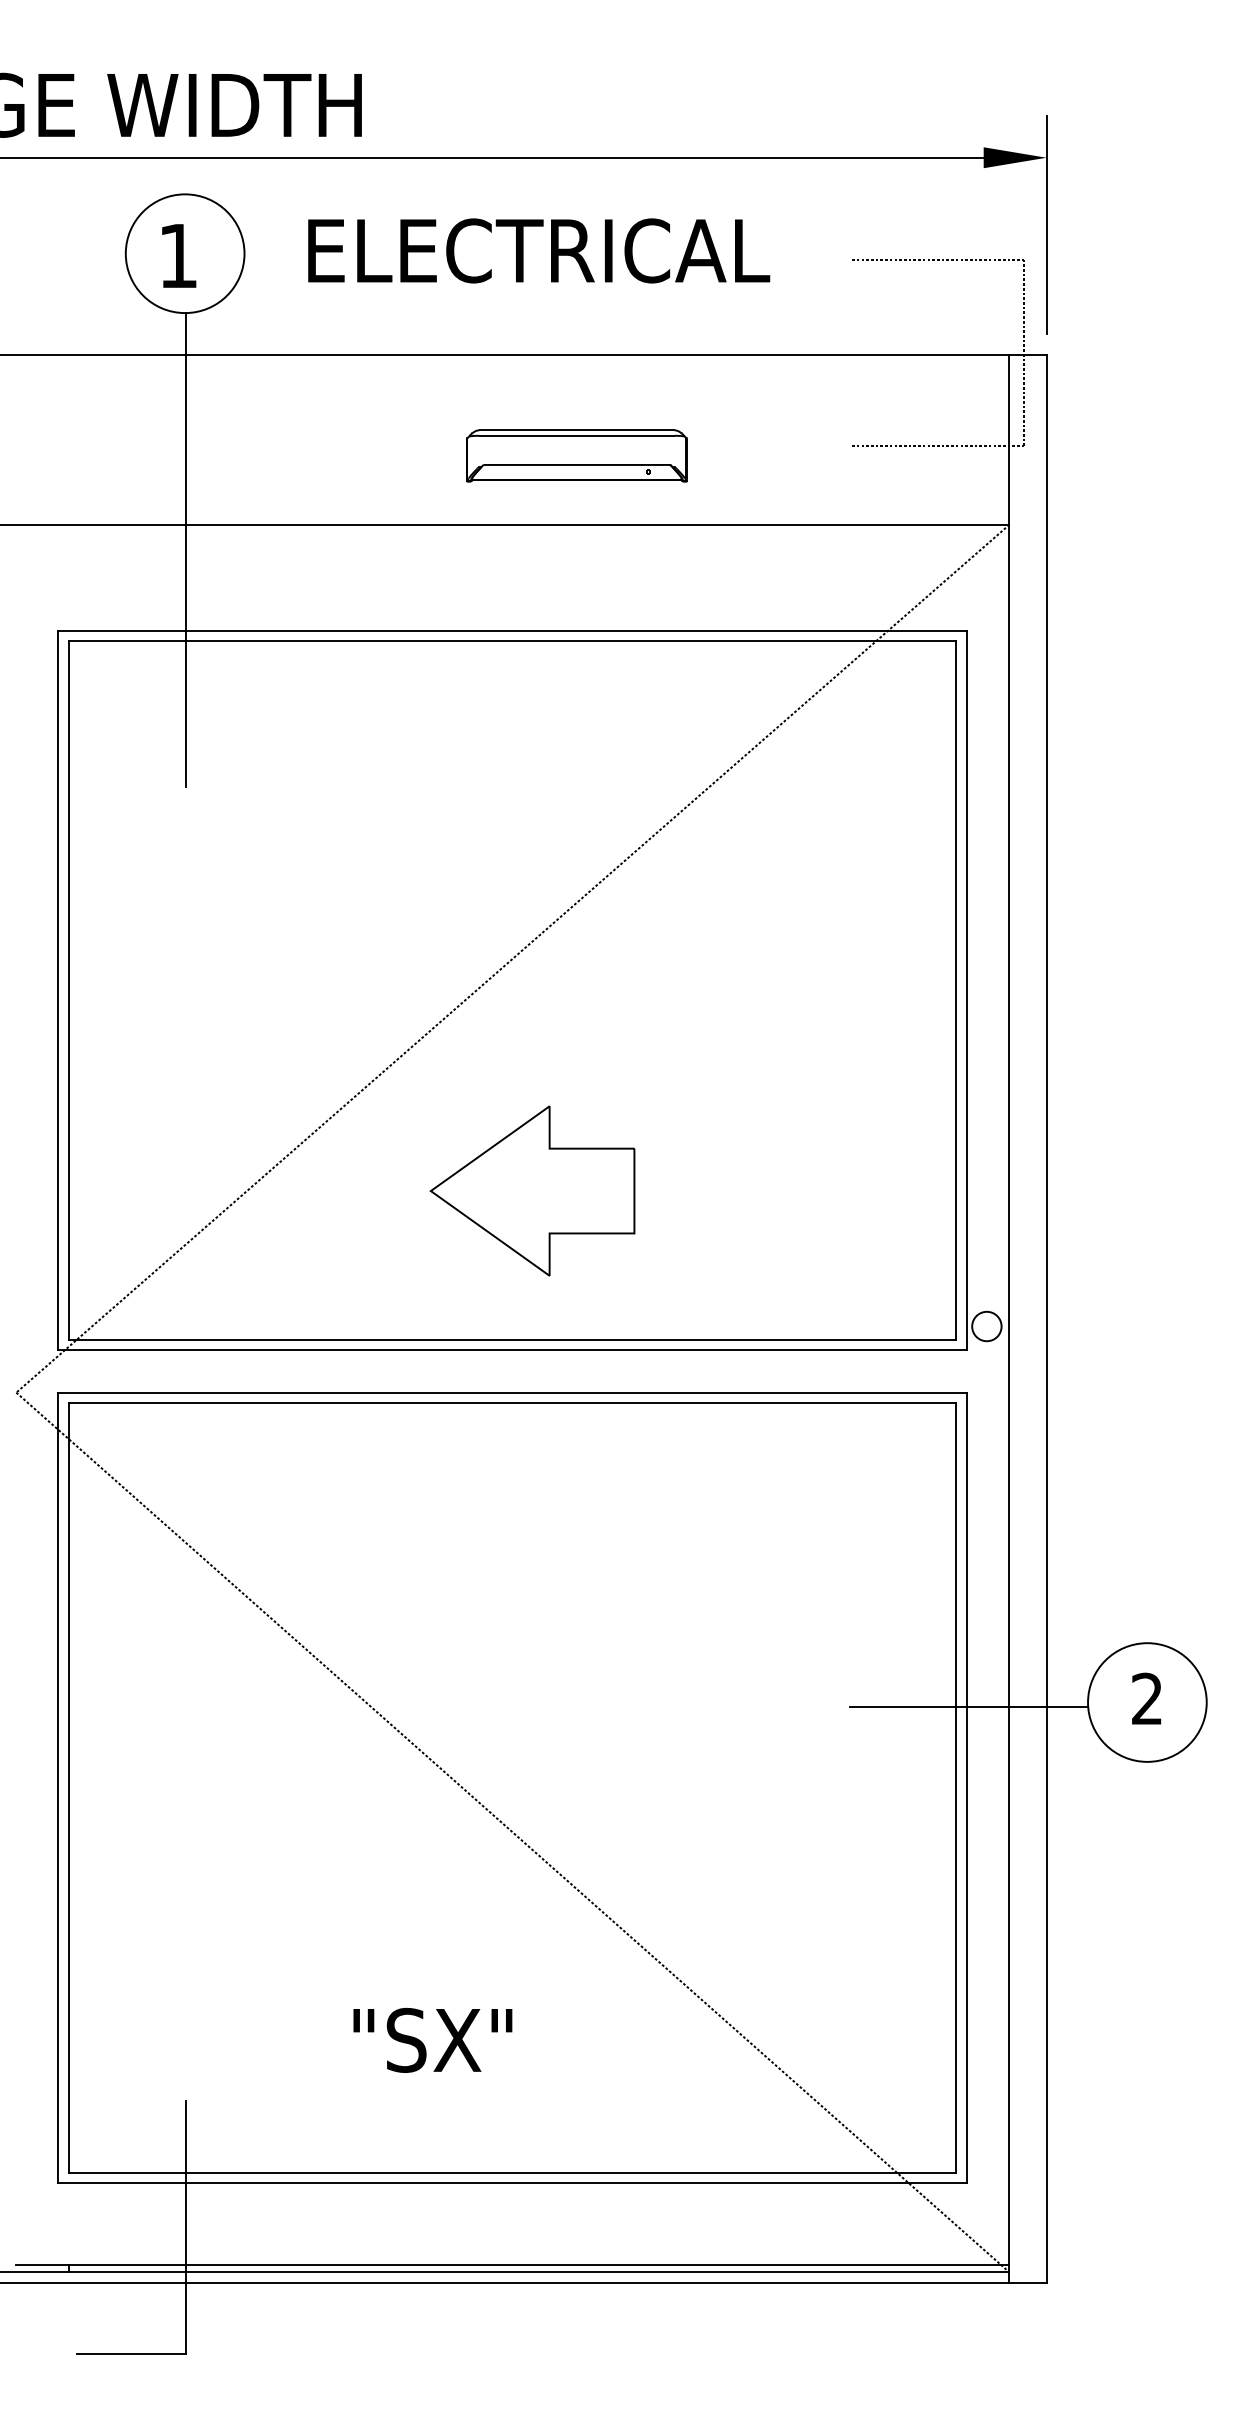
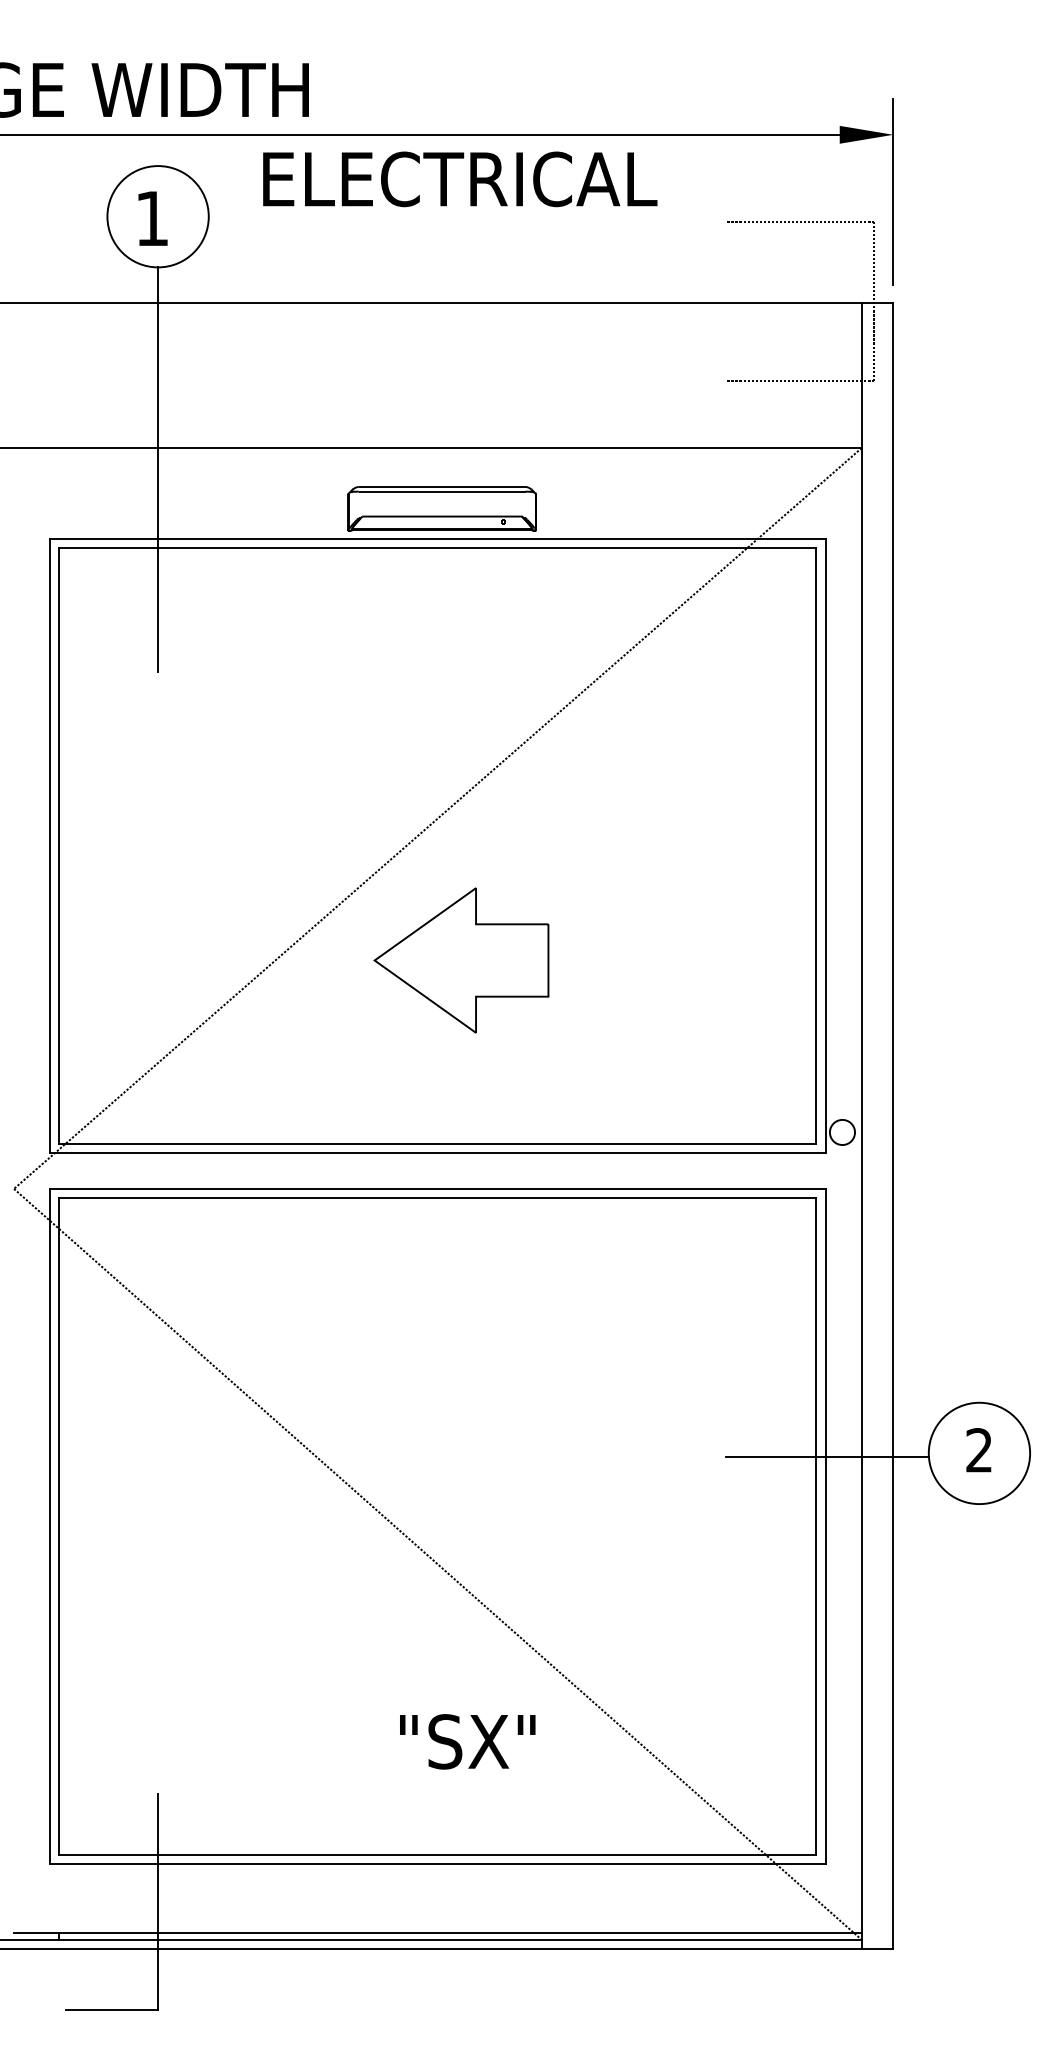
text: (539, 250) -> (460, 178), moved
part: (576, 455) -> (441, 508), moved
part: (532, 1190) -> (461, 960), moved
text: (432, 2039) -> (467, 1741), moved

